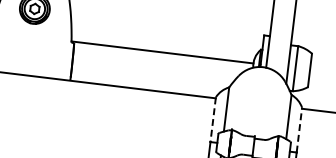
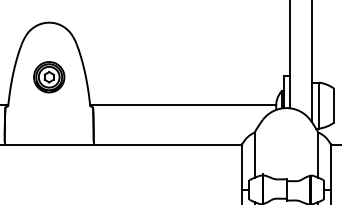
line: (213, 120) -> (242, 167), dashed -> solid
line: (299, 130) -> (330, 167), dashed -> solid

